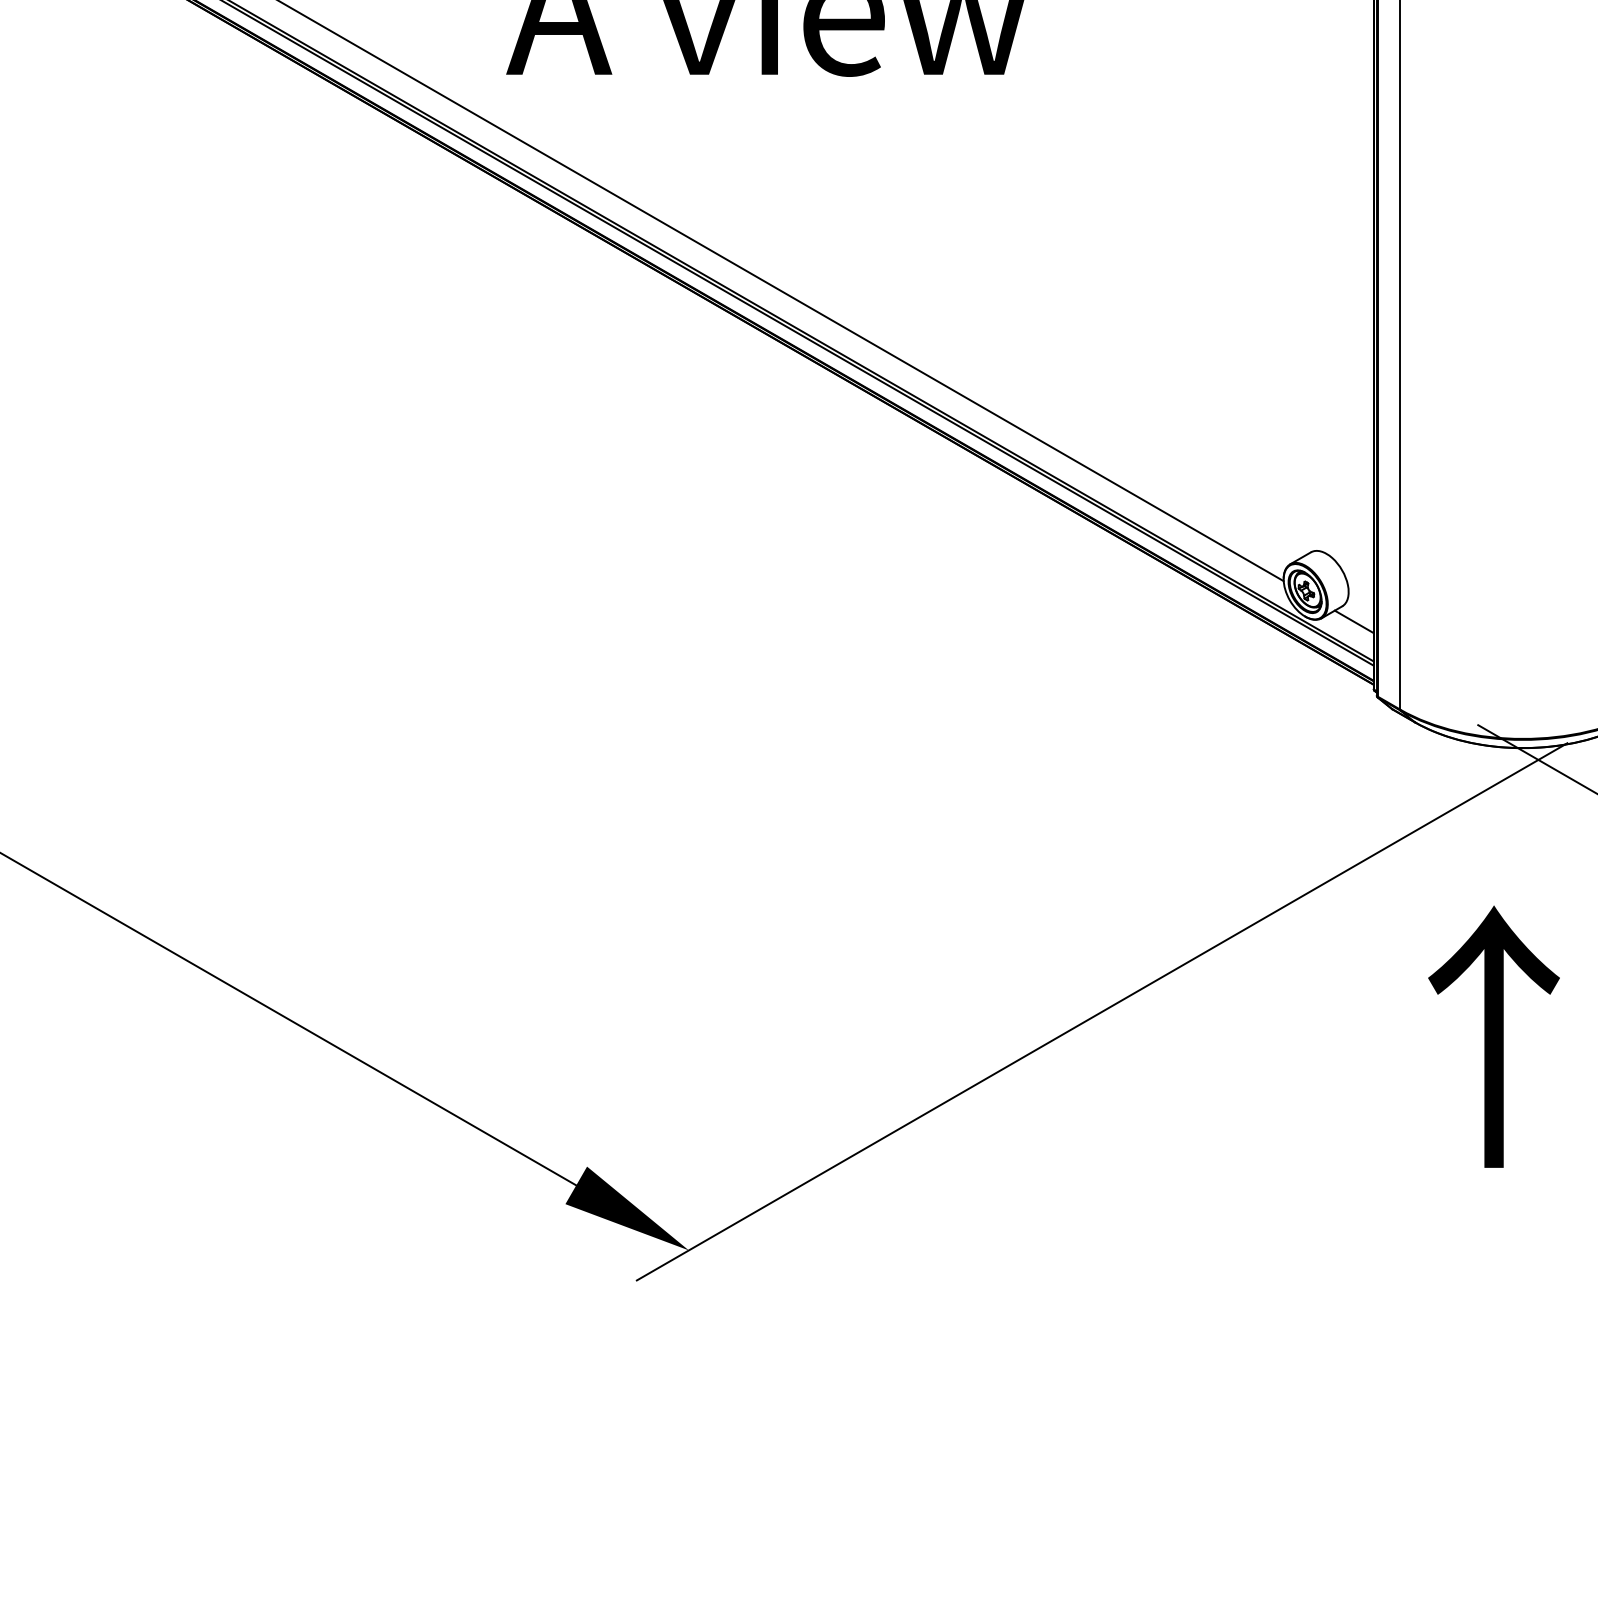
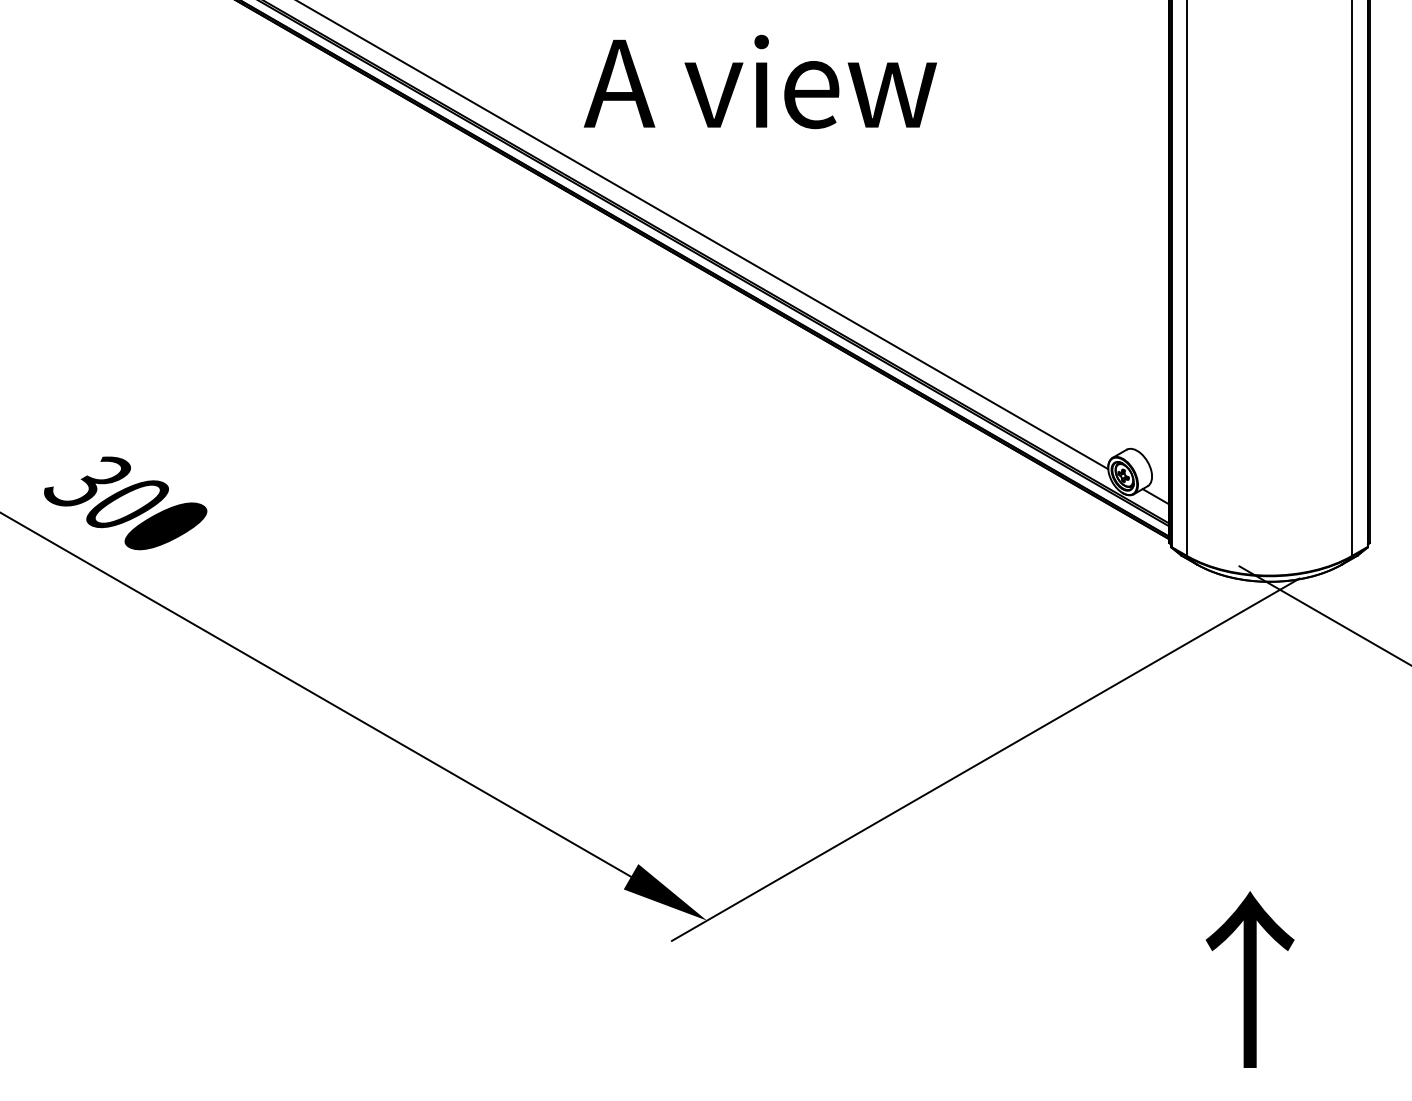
text: (1493, 1036) -> (1249, 979), moved

